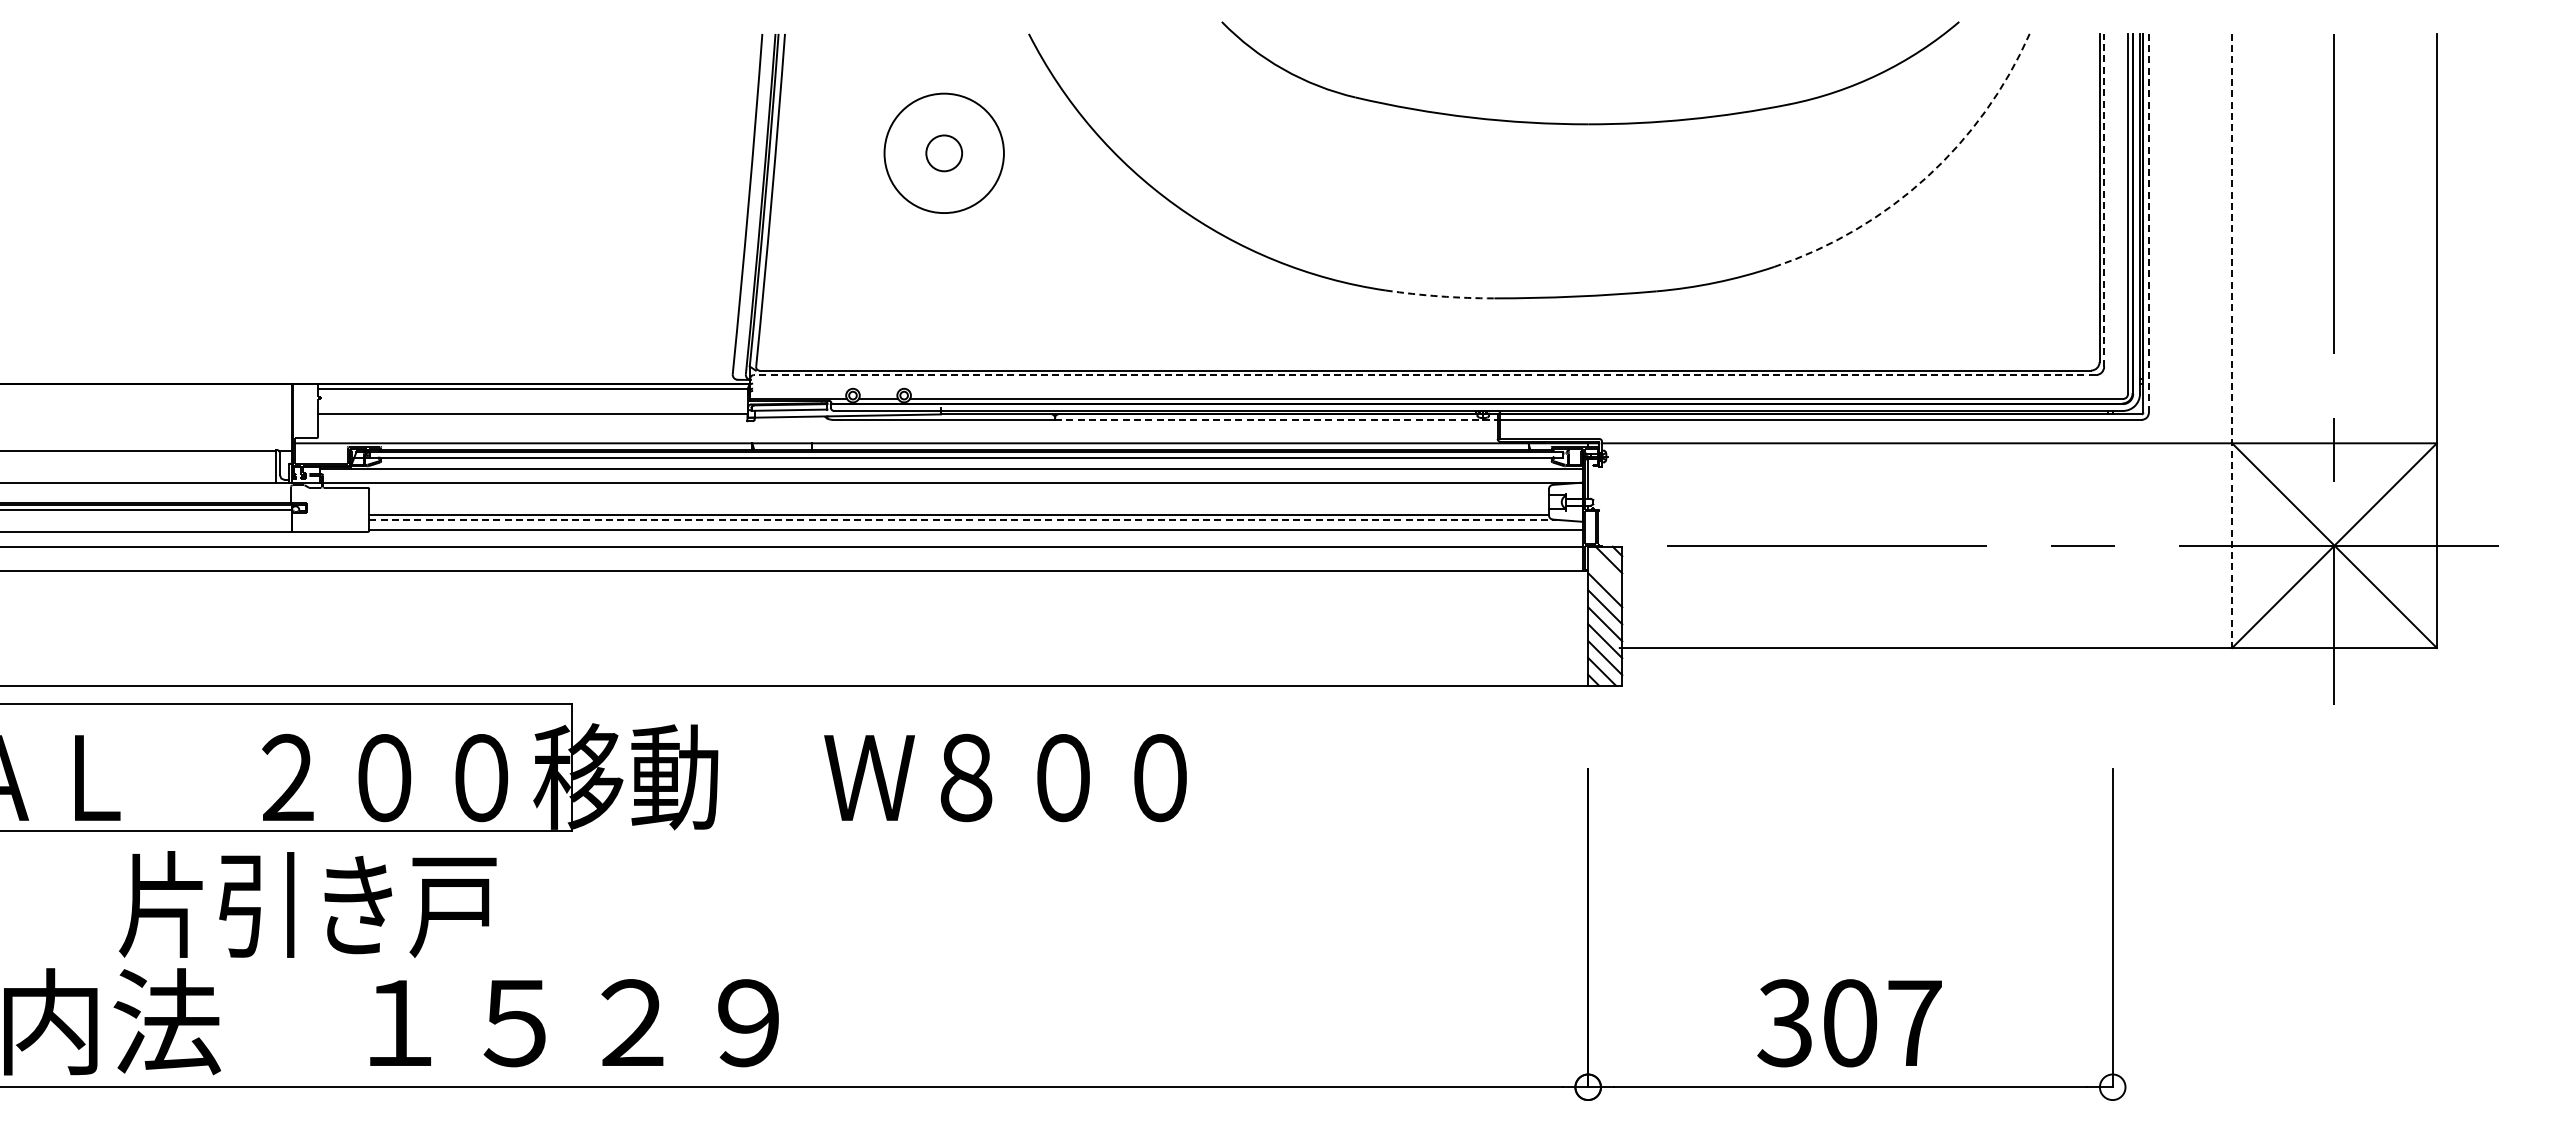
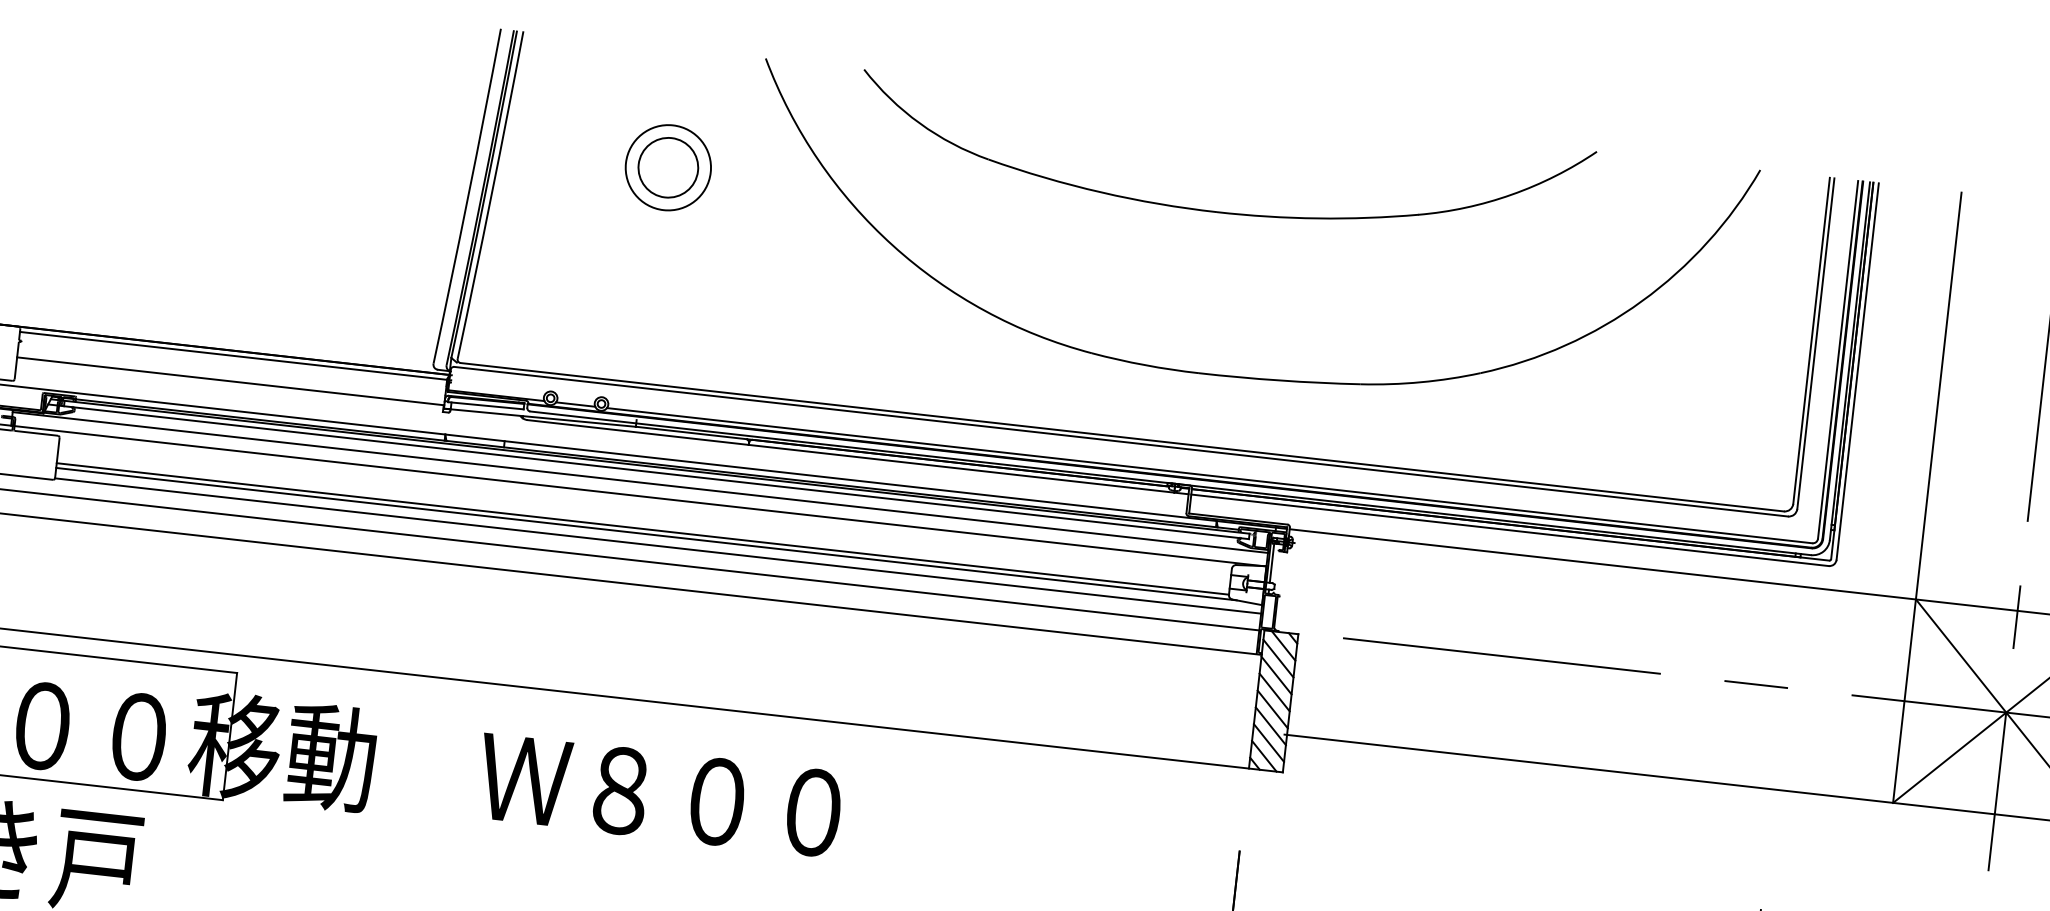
part: (1590, 123) -> (1219, 211), moved
circle: (943, 153) -> (667, 167), size x0.71
circle: (944, 153) -> (668, 167), size x1.67
arc: (1926, 177) -> (1641, 301), dashed -> solid
line: (2104, 199) -> (1816, 342), dashed -> solid
line: (2148, 222) -> (1857, 370), dashed -> solid
arc: (1439, 296) -> (1144, 365), dashed -> solid
line: (2232, 341) -> (1927, 498), dashed -> solid
line: (1424, 375) -> (1120, 442), dashed -> solid
line: (1276, 419) -> (968, 469), dashed -> solid
line: (963, 519) -> (646, 533), dashed -> solid
line: (1605, 573) -> (1278, 658), added

